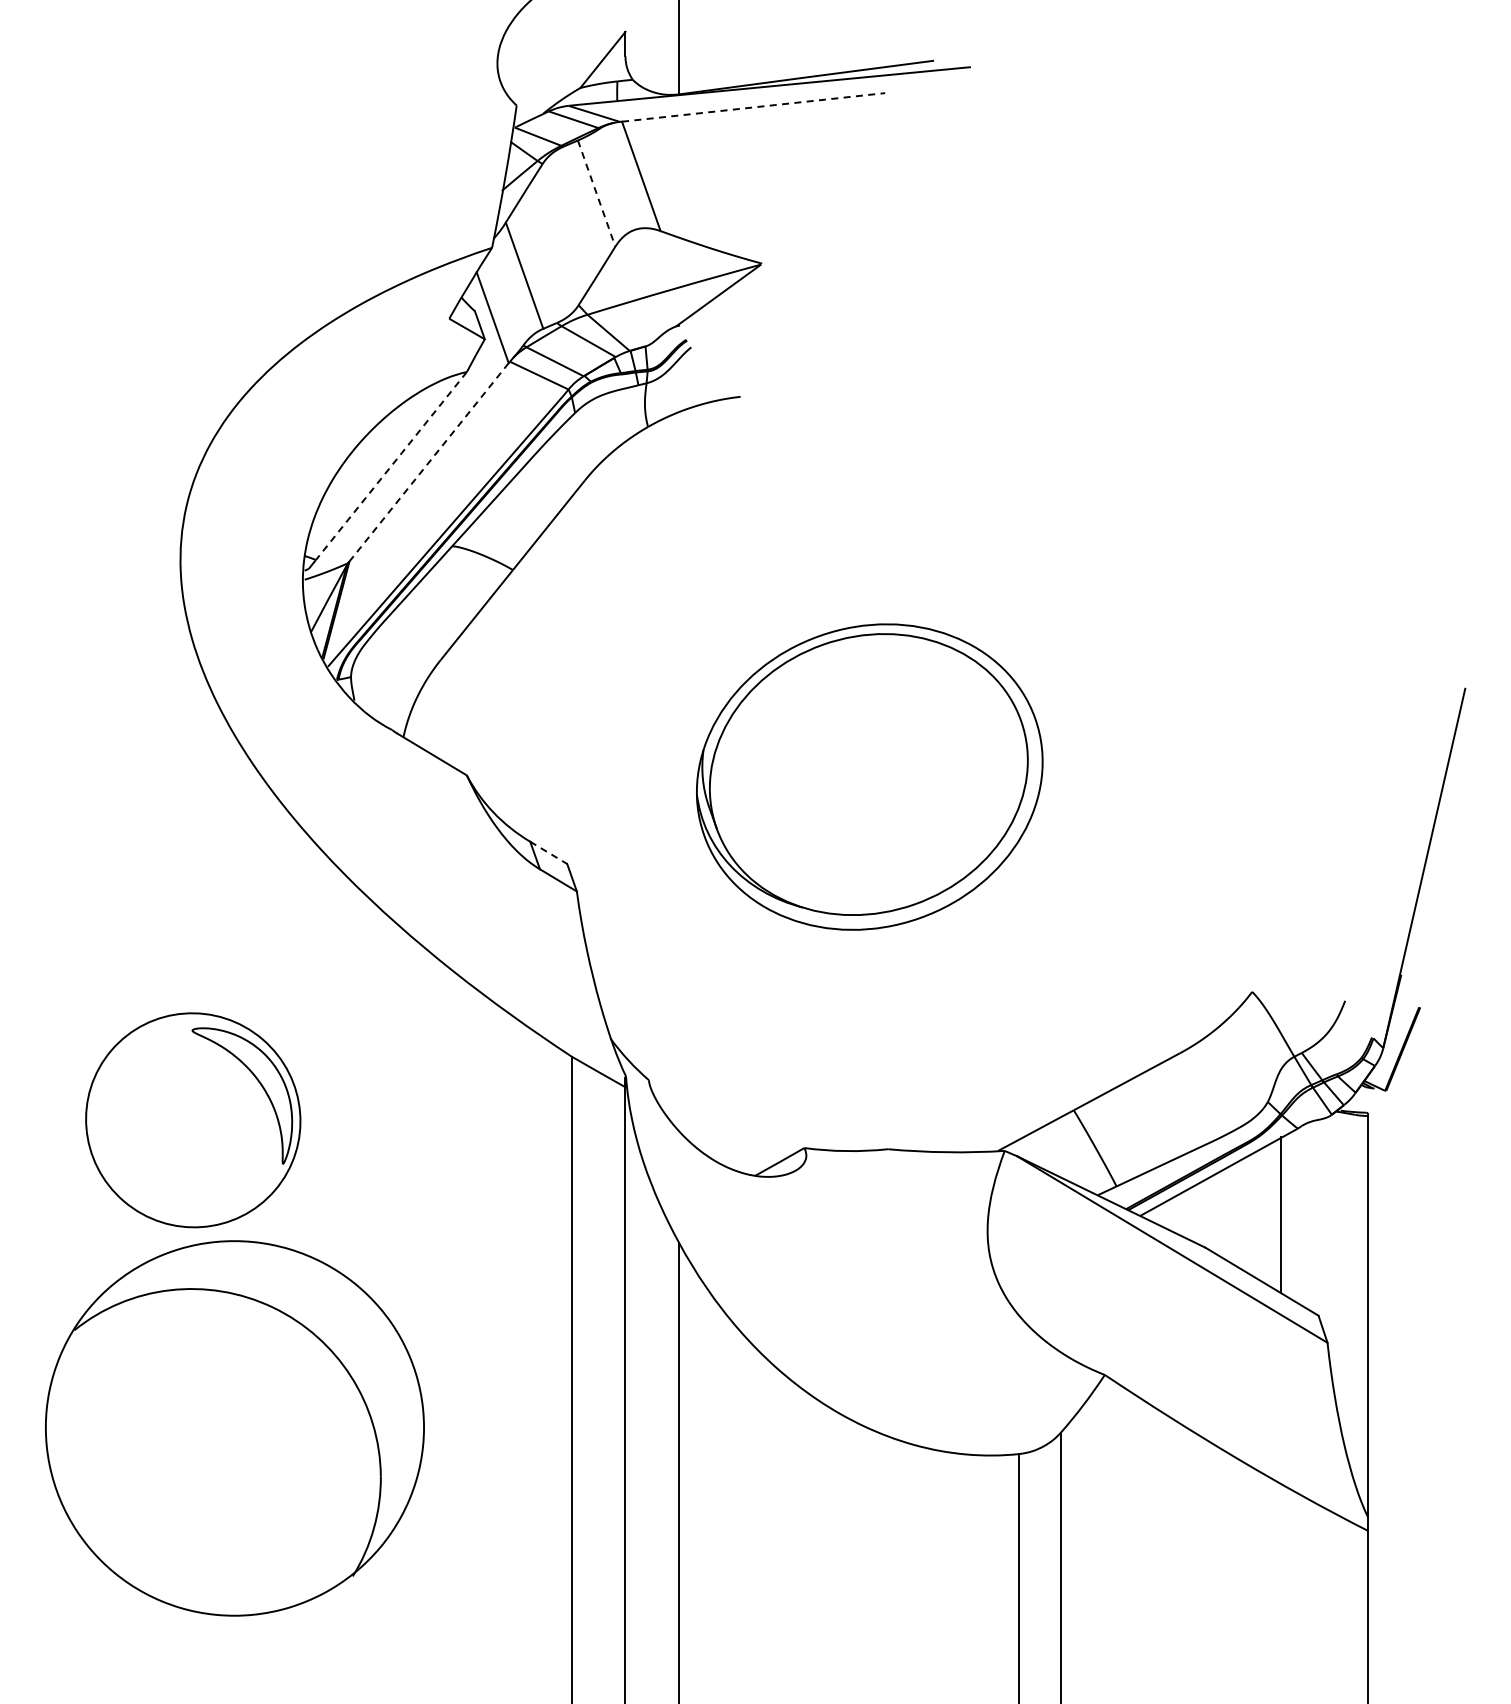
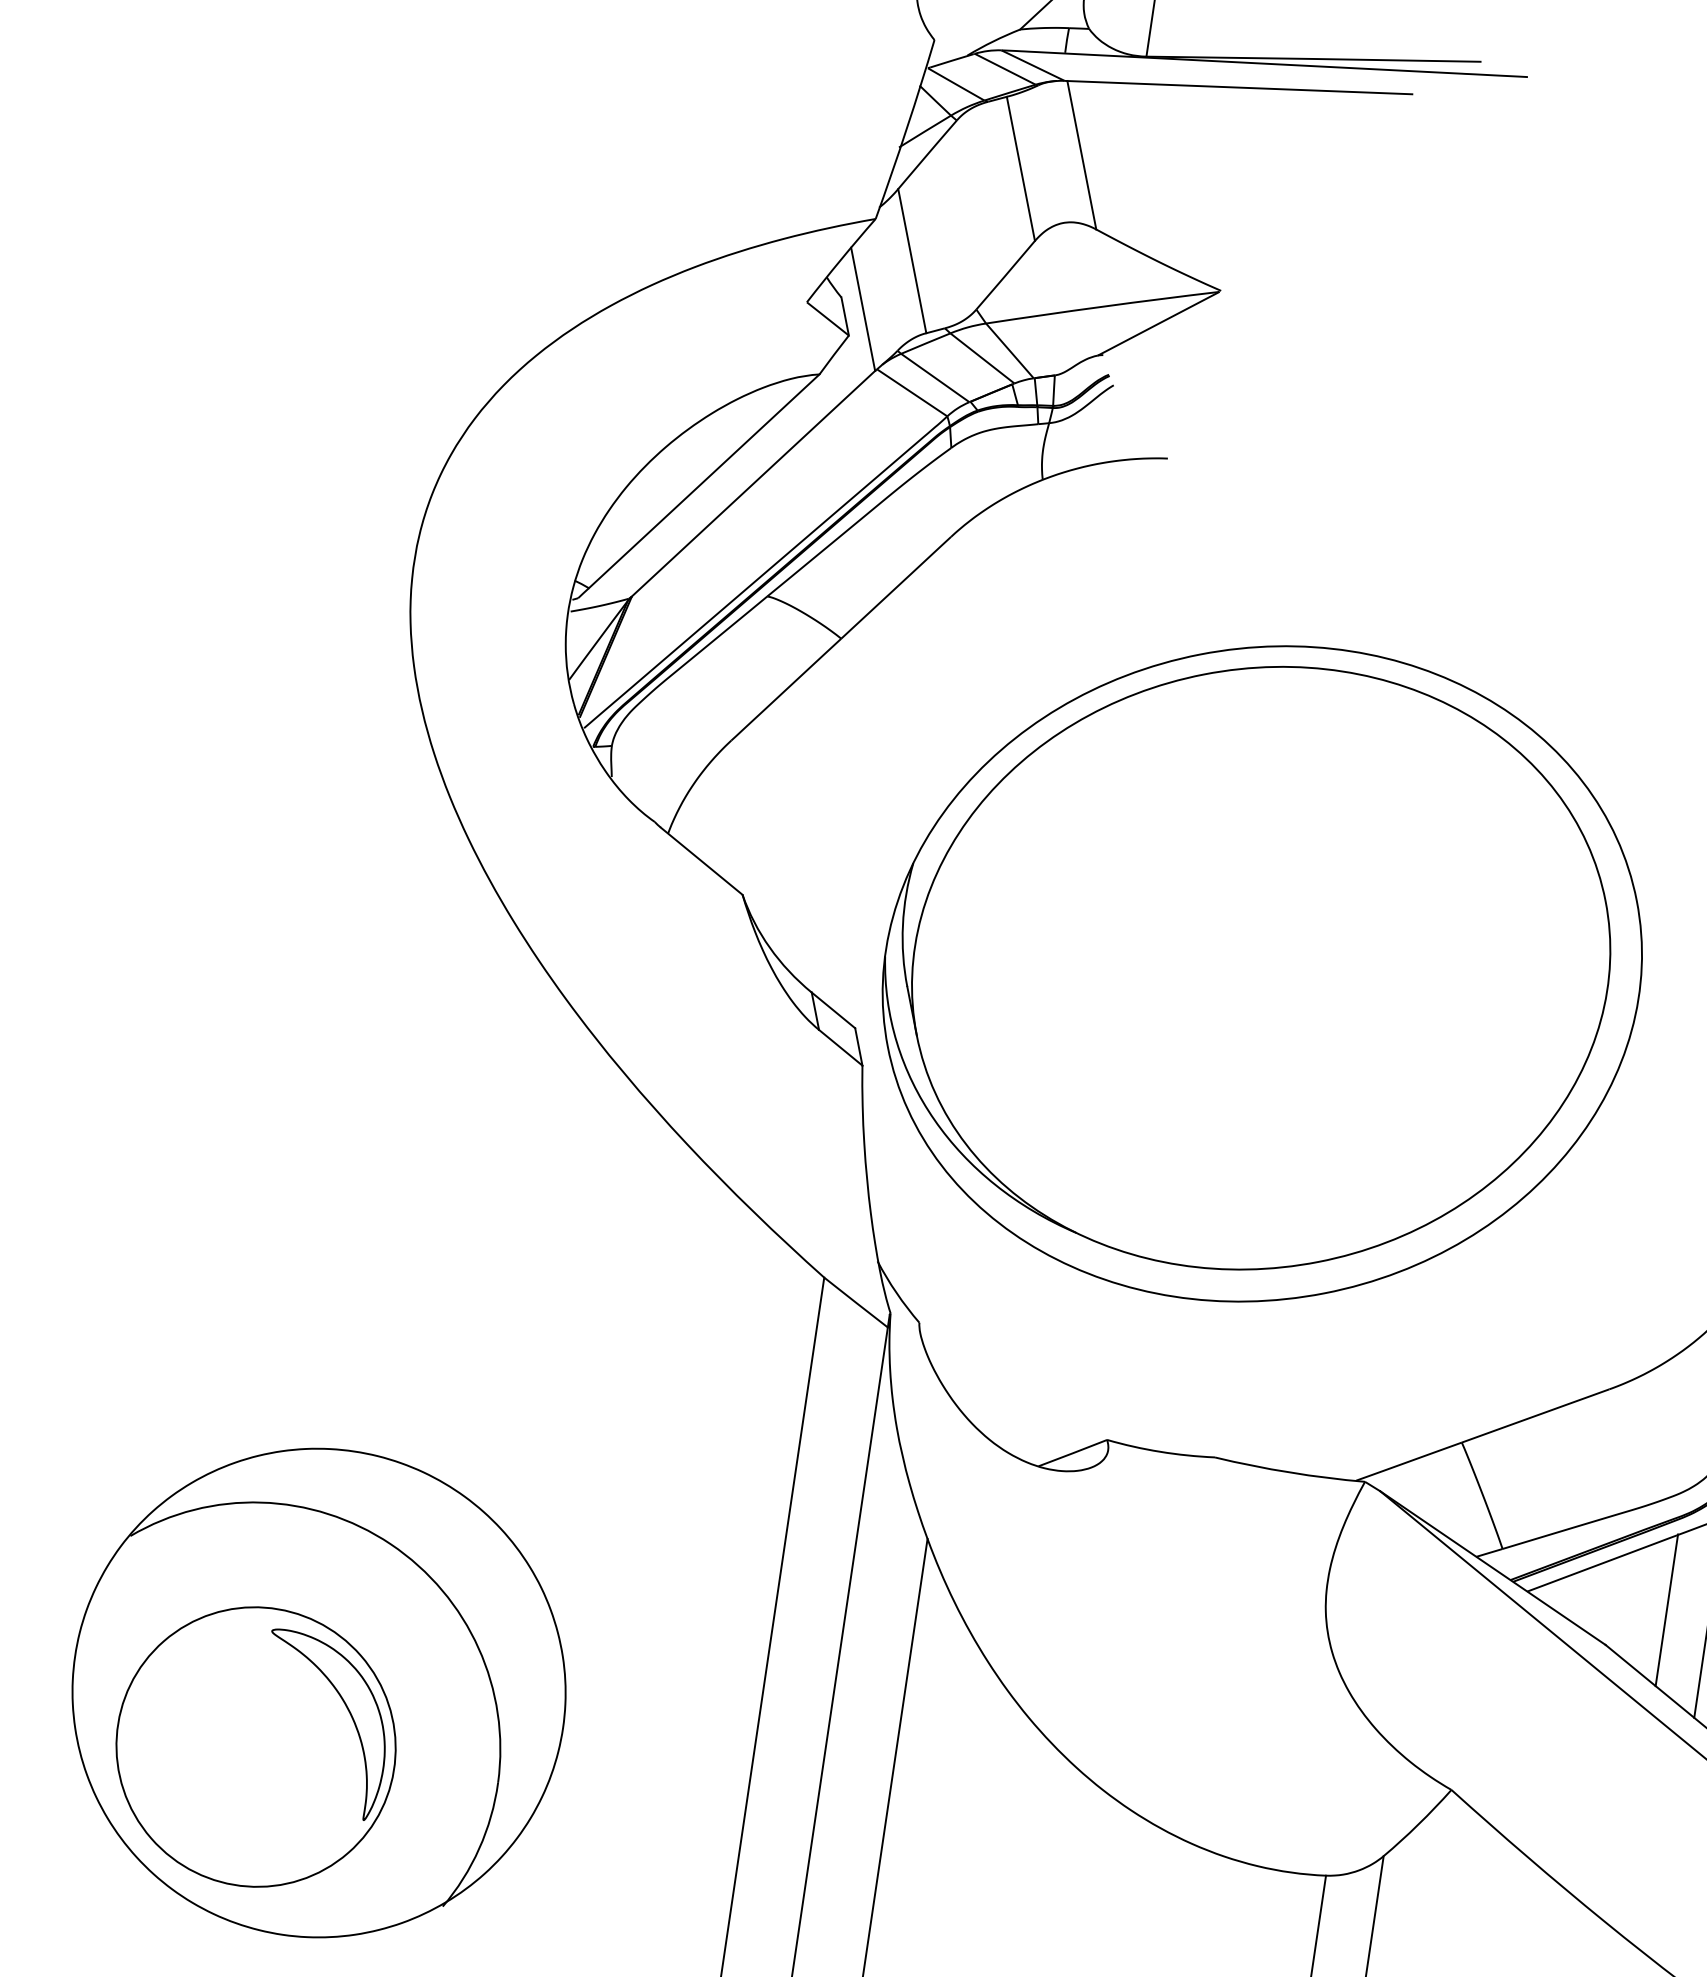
line: (754, 107) -> (1240, 87), dashed -> solid
line: (596, 194) -> (1020, 170), dashed -> solid
line: (428, 462) -> (752, 483), dashed -> solid
line: (391, 466) -> (704, 481), dashed -> solid
part: (869, 776) -> (1261, 972), size x1.67
line: (548, 852) -> (833, 1009), dashed -> solid
part: (193, 1120) -> (256, 1747), moved
line: (1248, 1214) -> (1667, 1610), added

